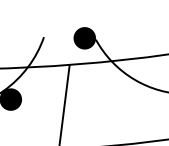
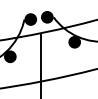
fill: (54, 38) -> (30, 19), added
fill: (127, 86) -> (74, 41), added

